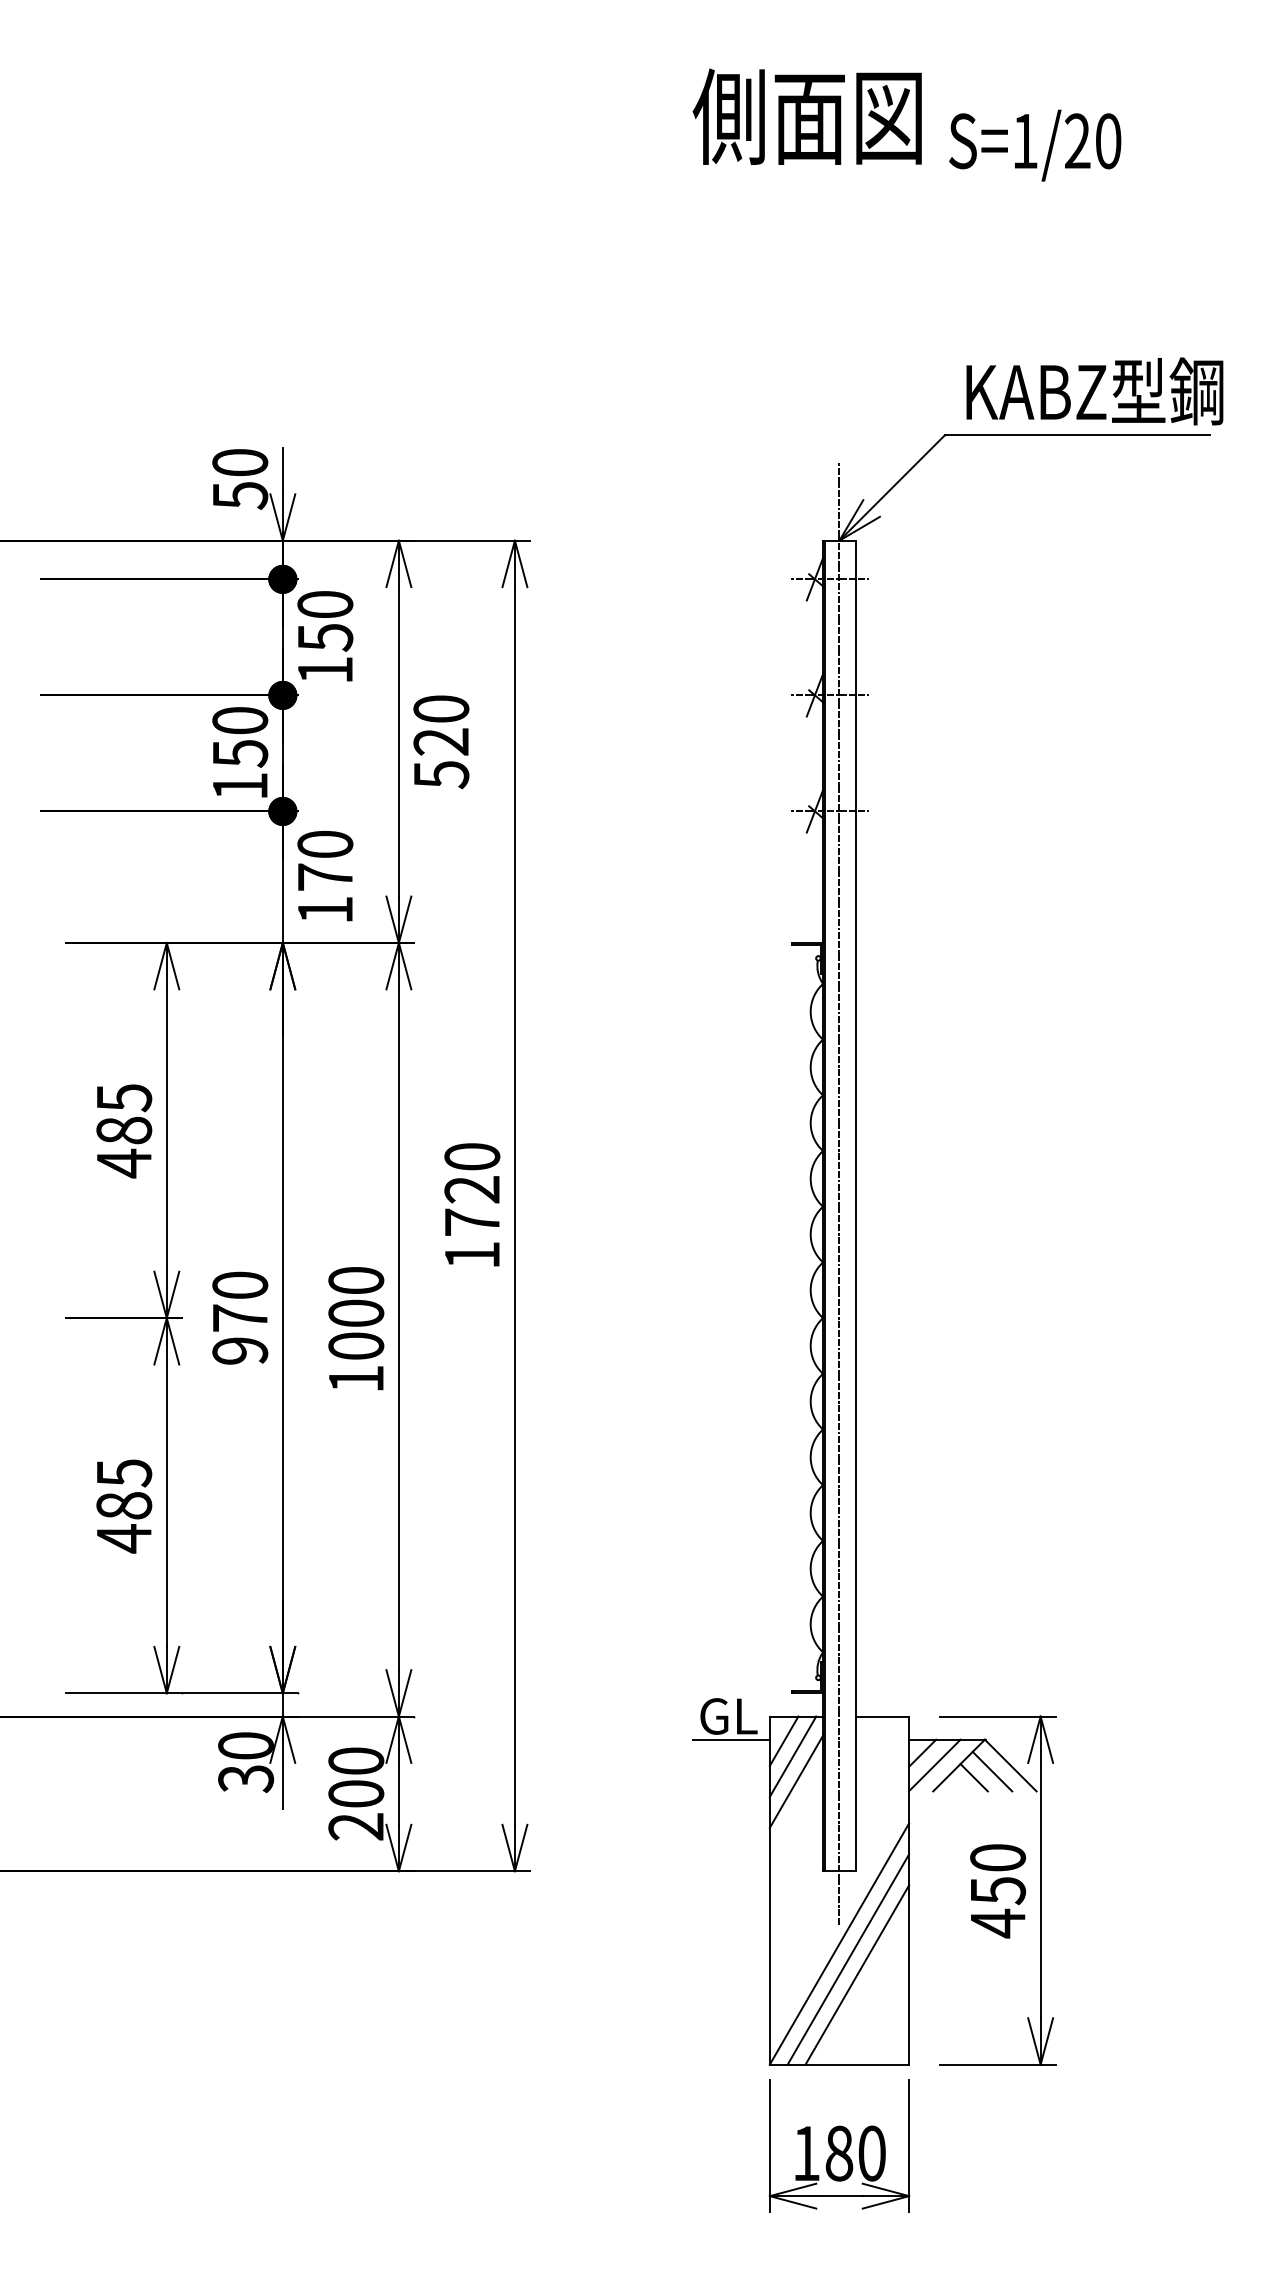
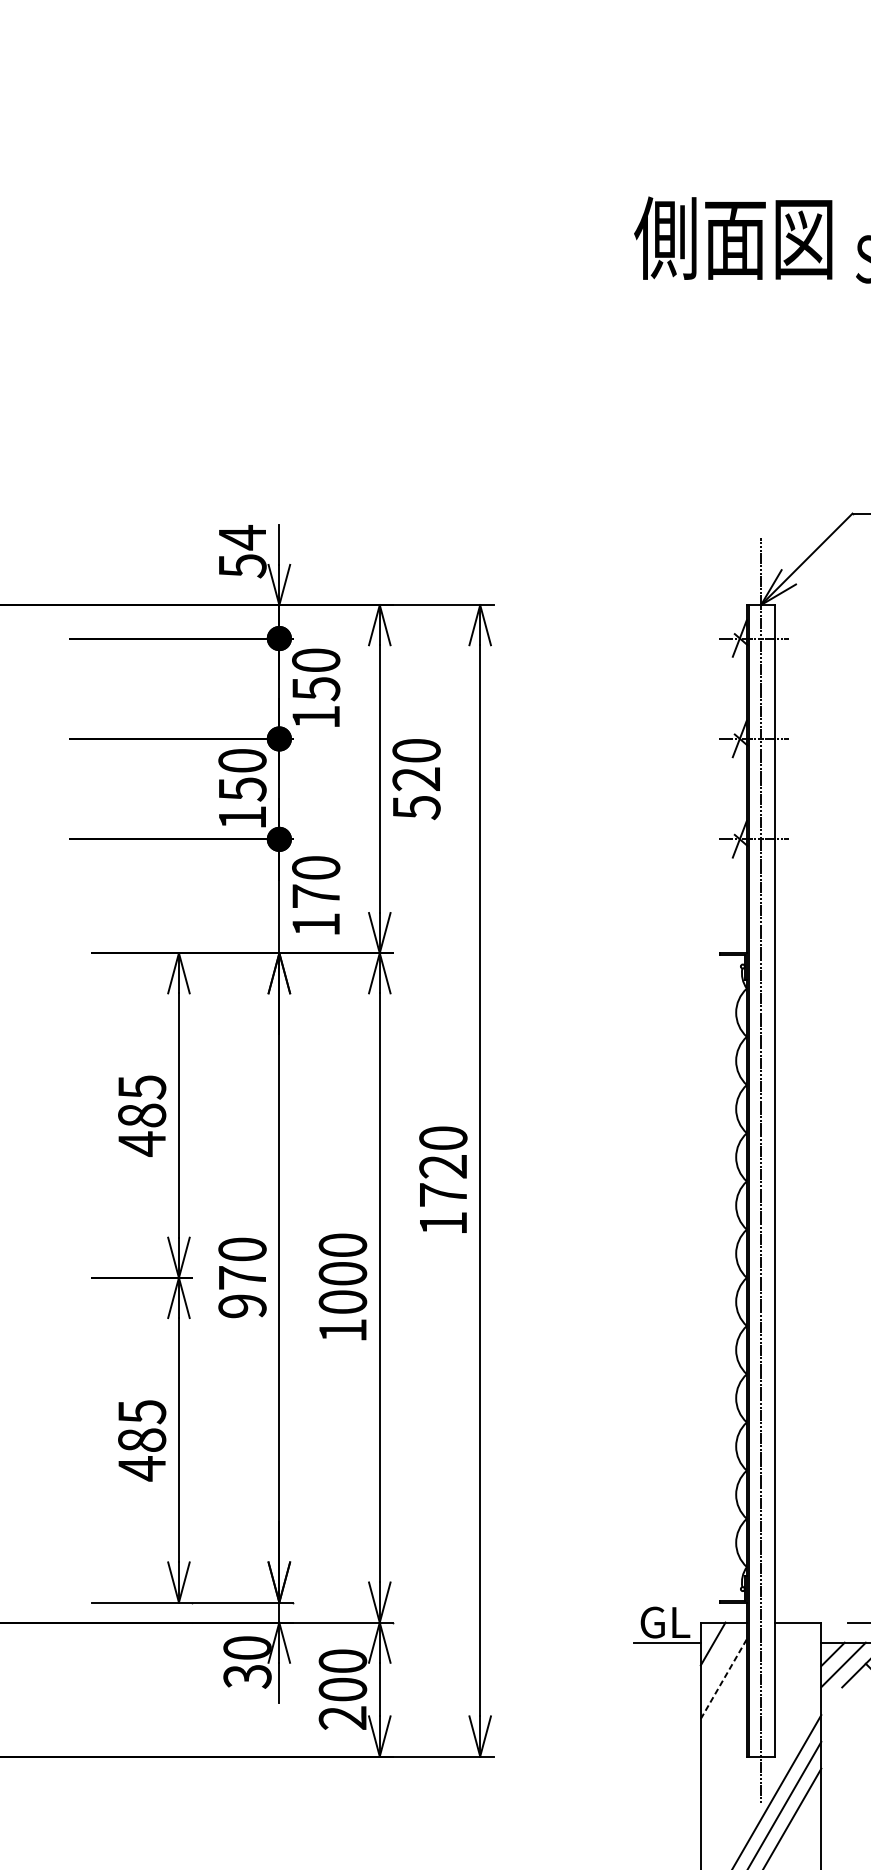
text: (240, 462) -> (242, 537), 50 -> 54
line: (792, 1756) -> (720, 1657), removed
line: (796, 1781) -> (723, 1678), solid -> dashed

